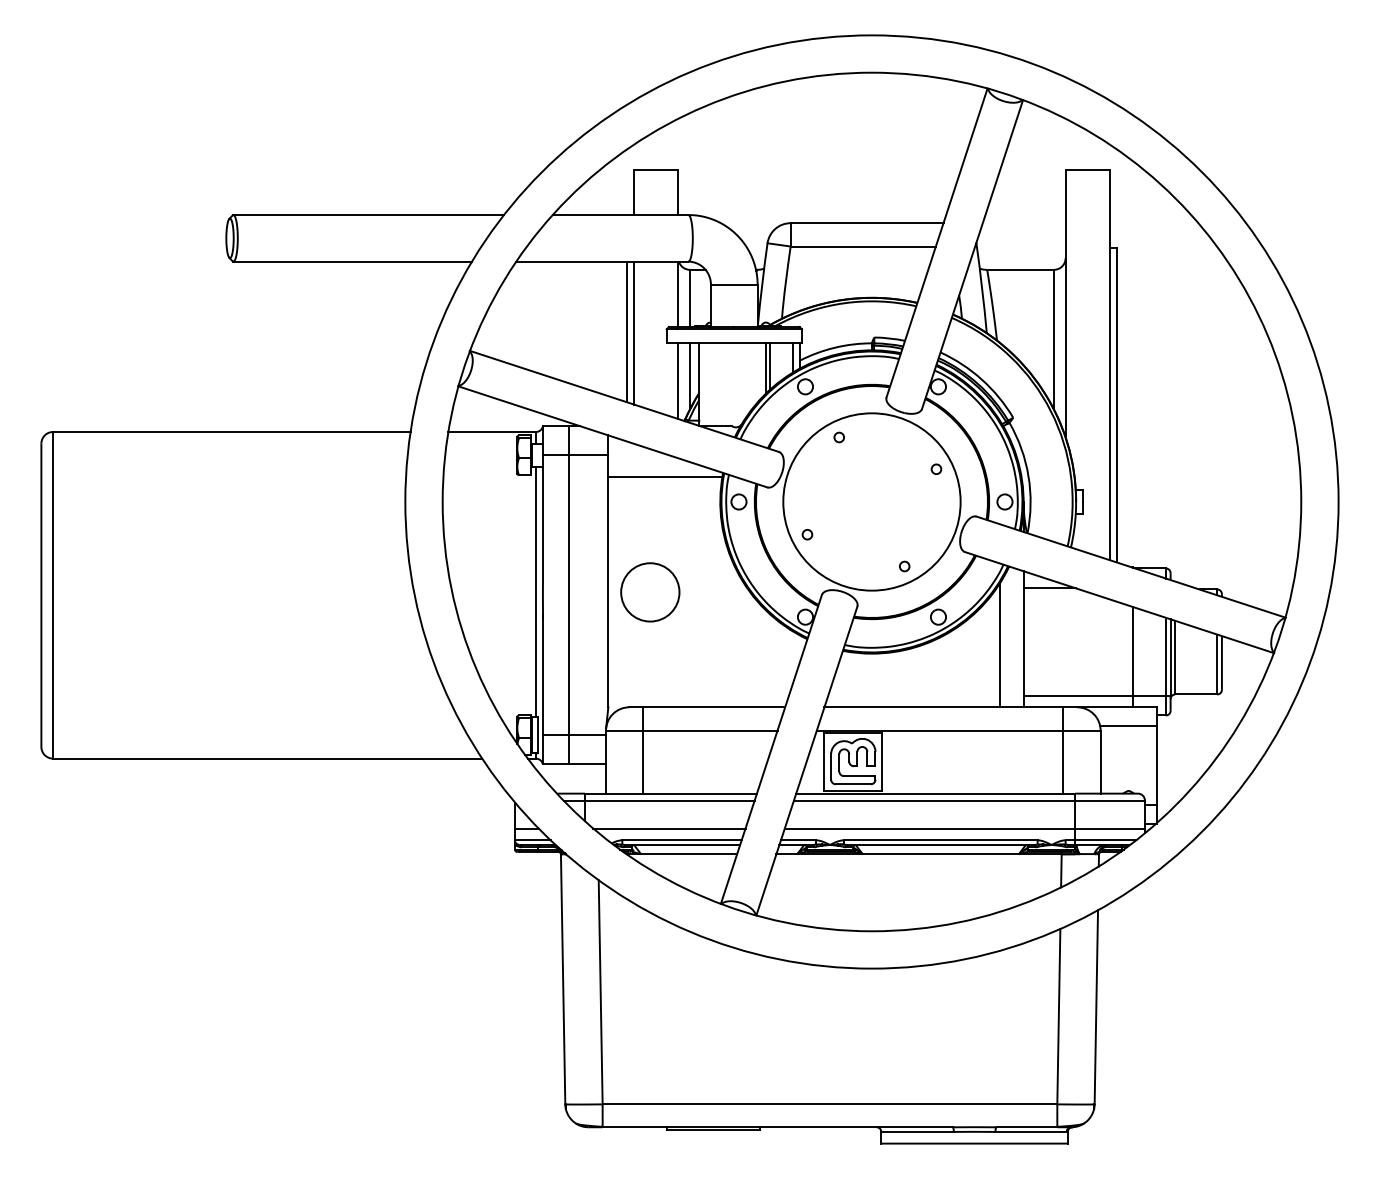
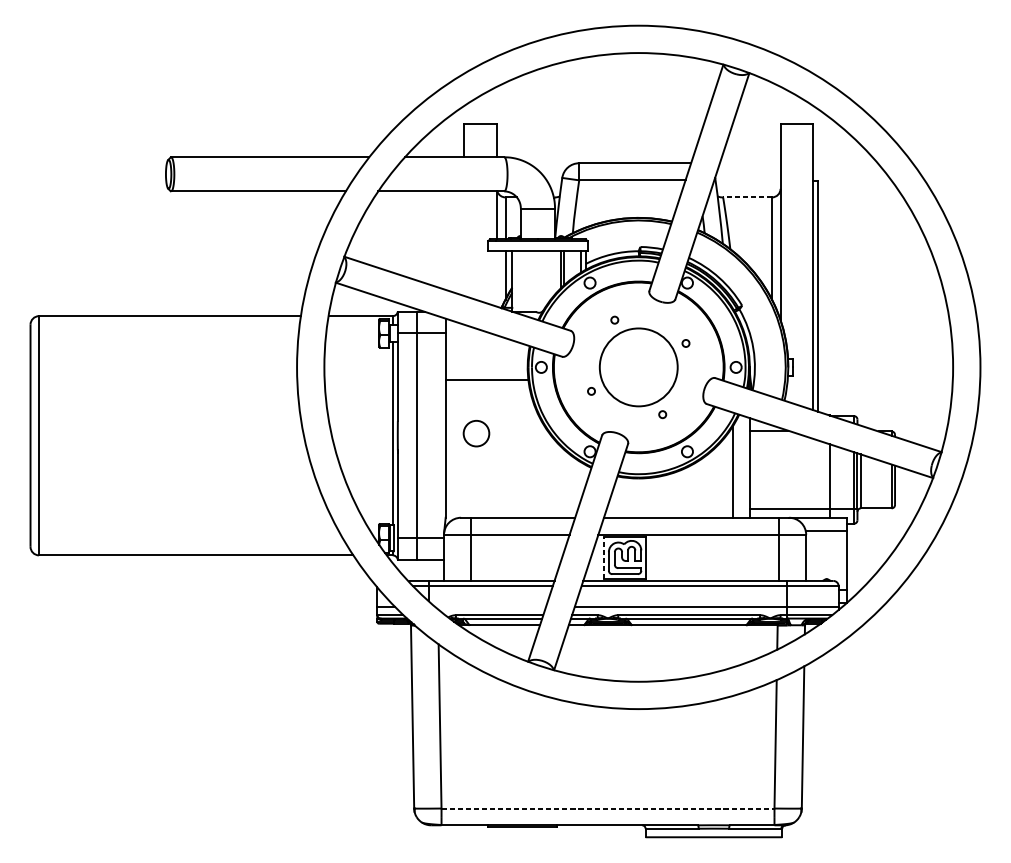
line: (1020, 269) -> (747, 197), solid -> dashed
line: (627, 331) -> (459, 242), removed
line: (634, 332) -> (464, 243), removed
line: (678, 381) -> (497, 279), removed
line: (665, 477) -> (487, 380), moved
circle: (871, 501) -> (638, 367), size x0.6
circle: (650, 592) -> (476, 433), size x0.6
line: (824, 761) -> (603, 557), solid -> dashed
line: (669, 828) -> (490, 606), removed
line: (830, 1104) -> (608, 808), solid -> dashed

